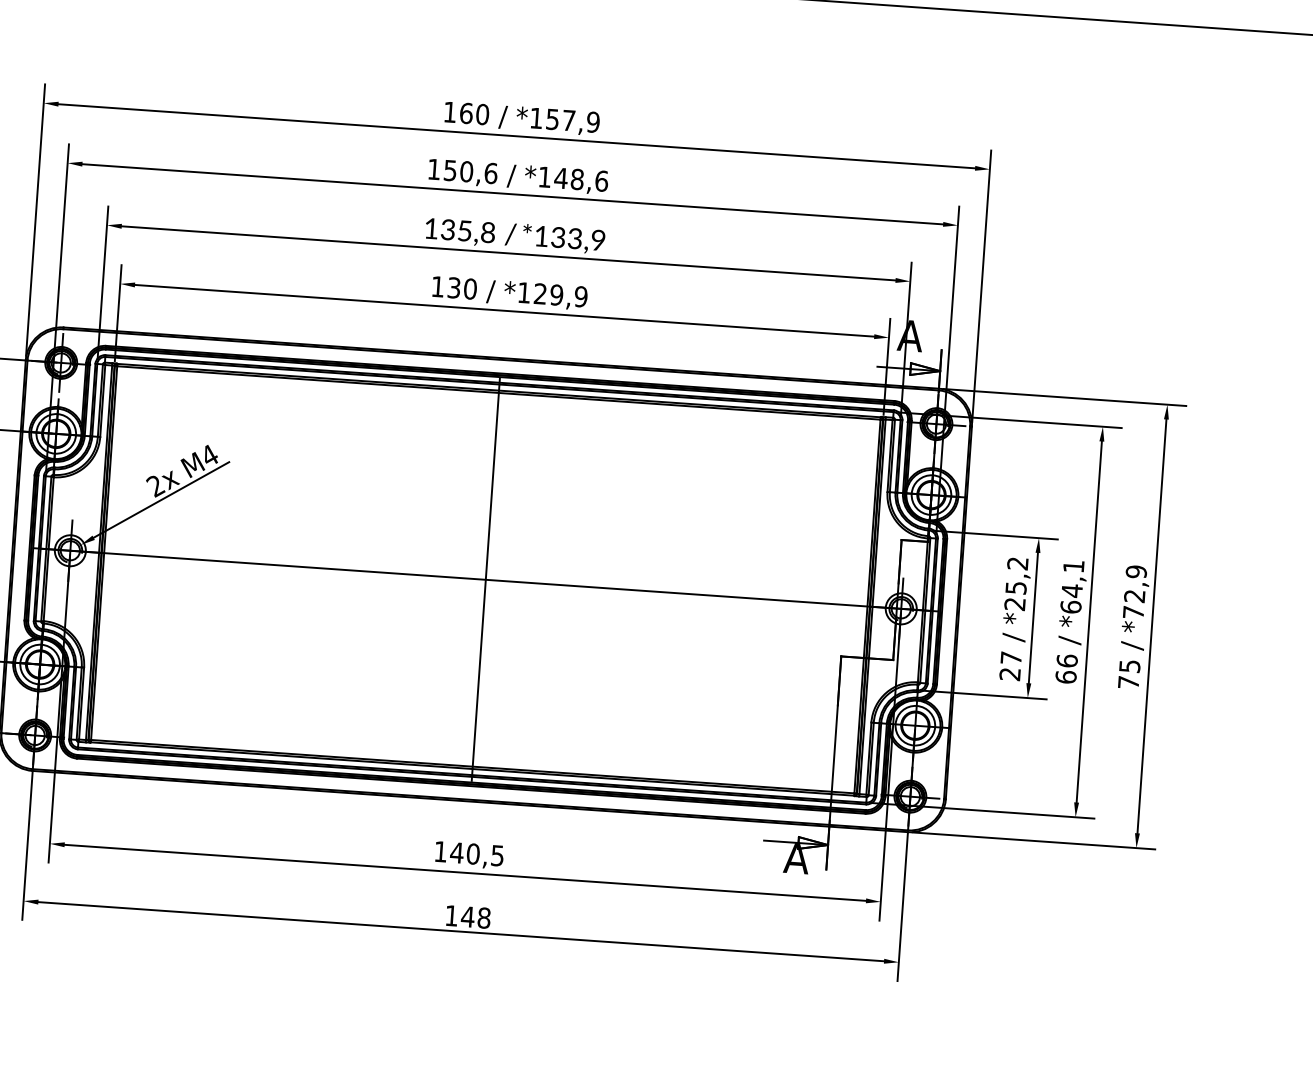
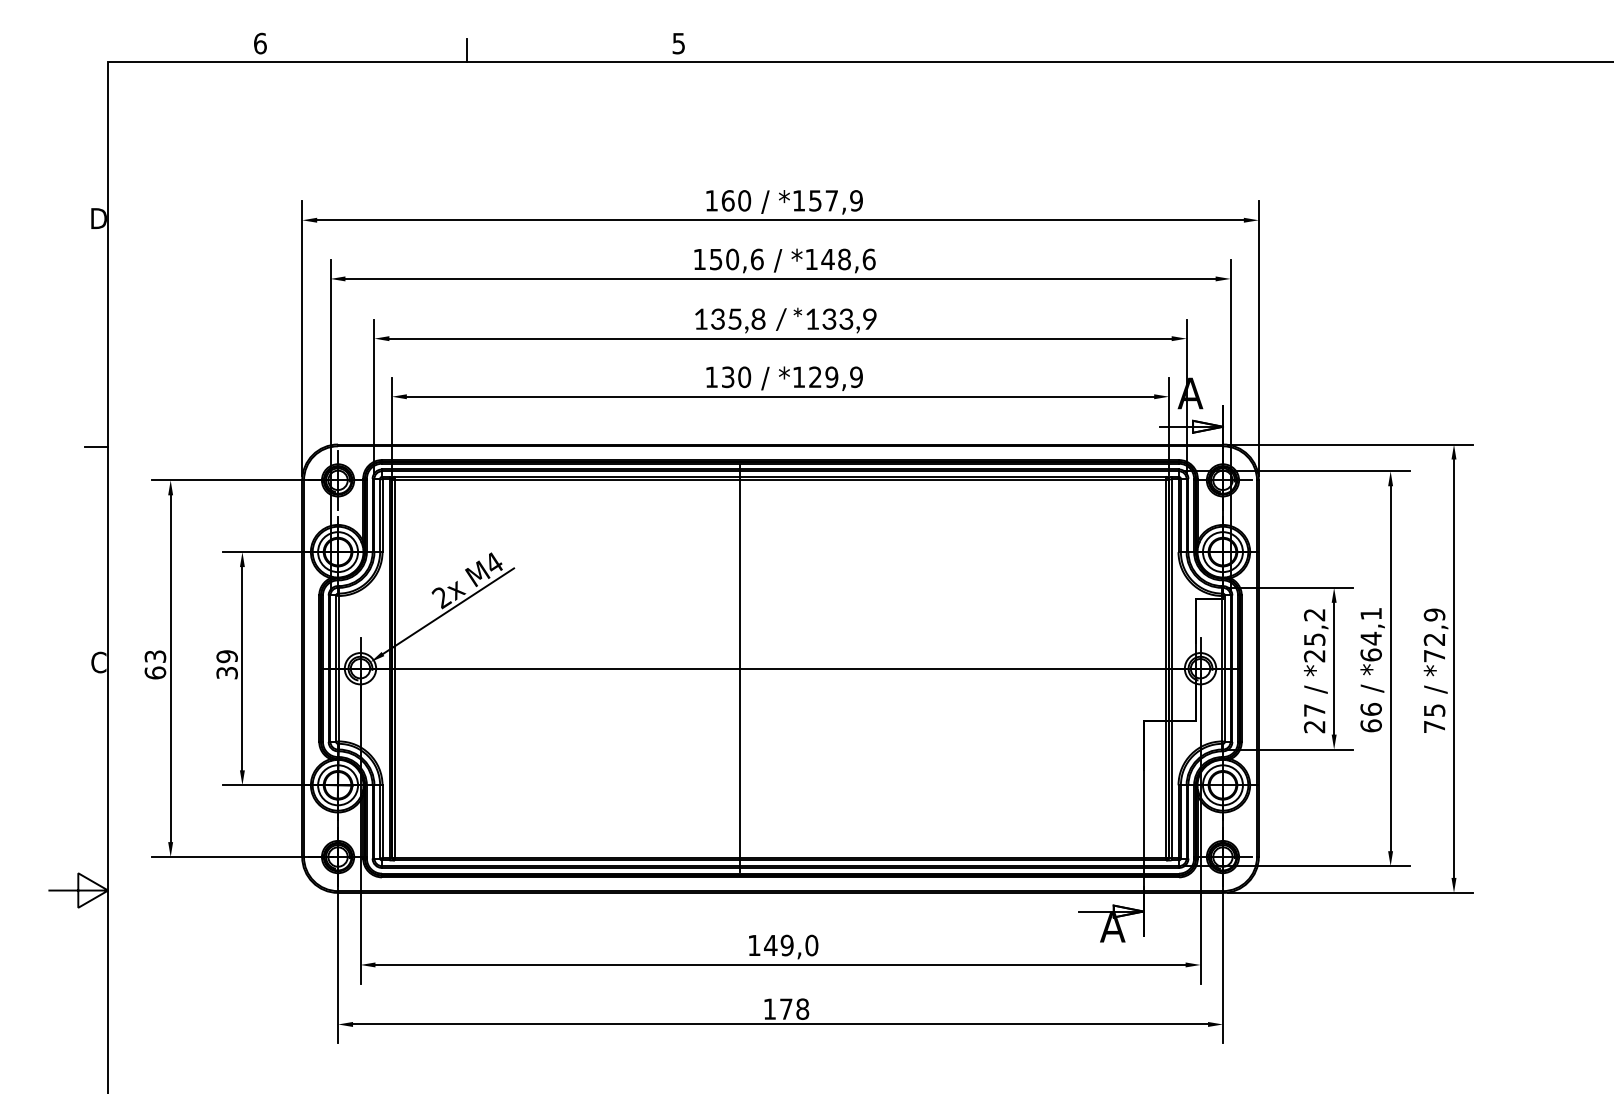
line: (485, 579) -> (739, 668), moved
text: (485, 854) -> (799, 945), 140,5 -> 149,0
text: (468, 916) -> (786, 1008), 148 -> 178

